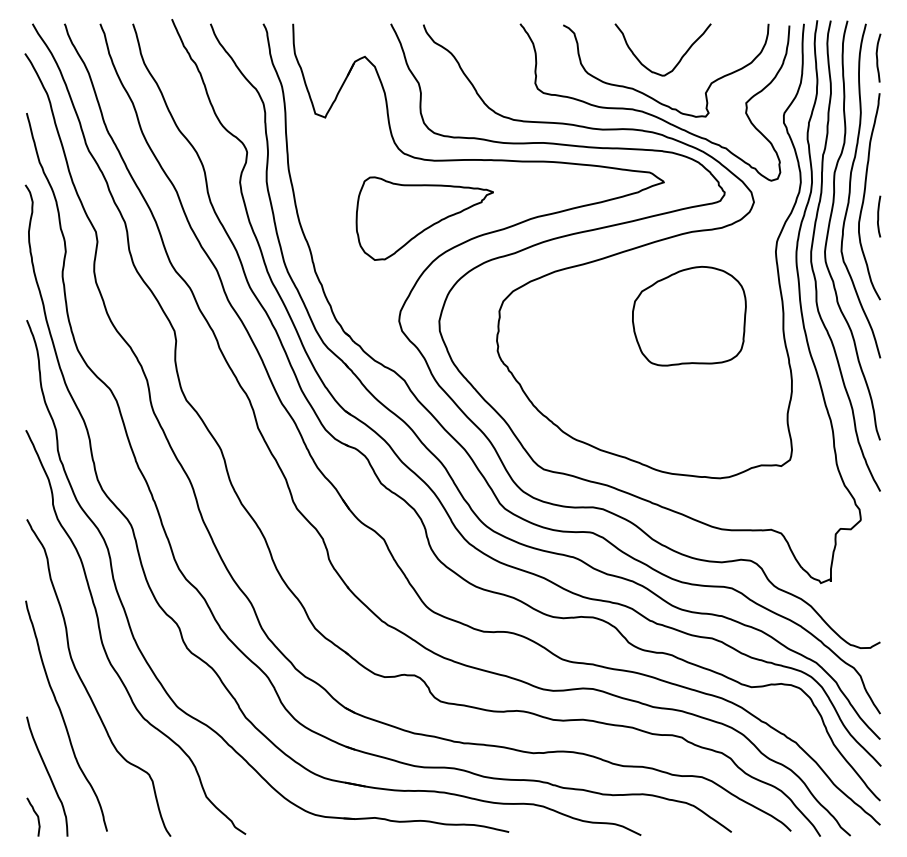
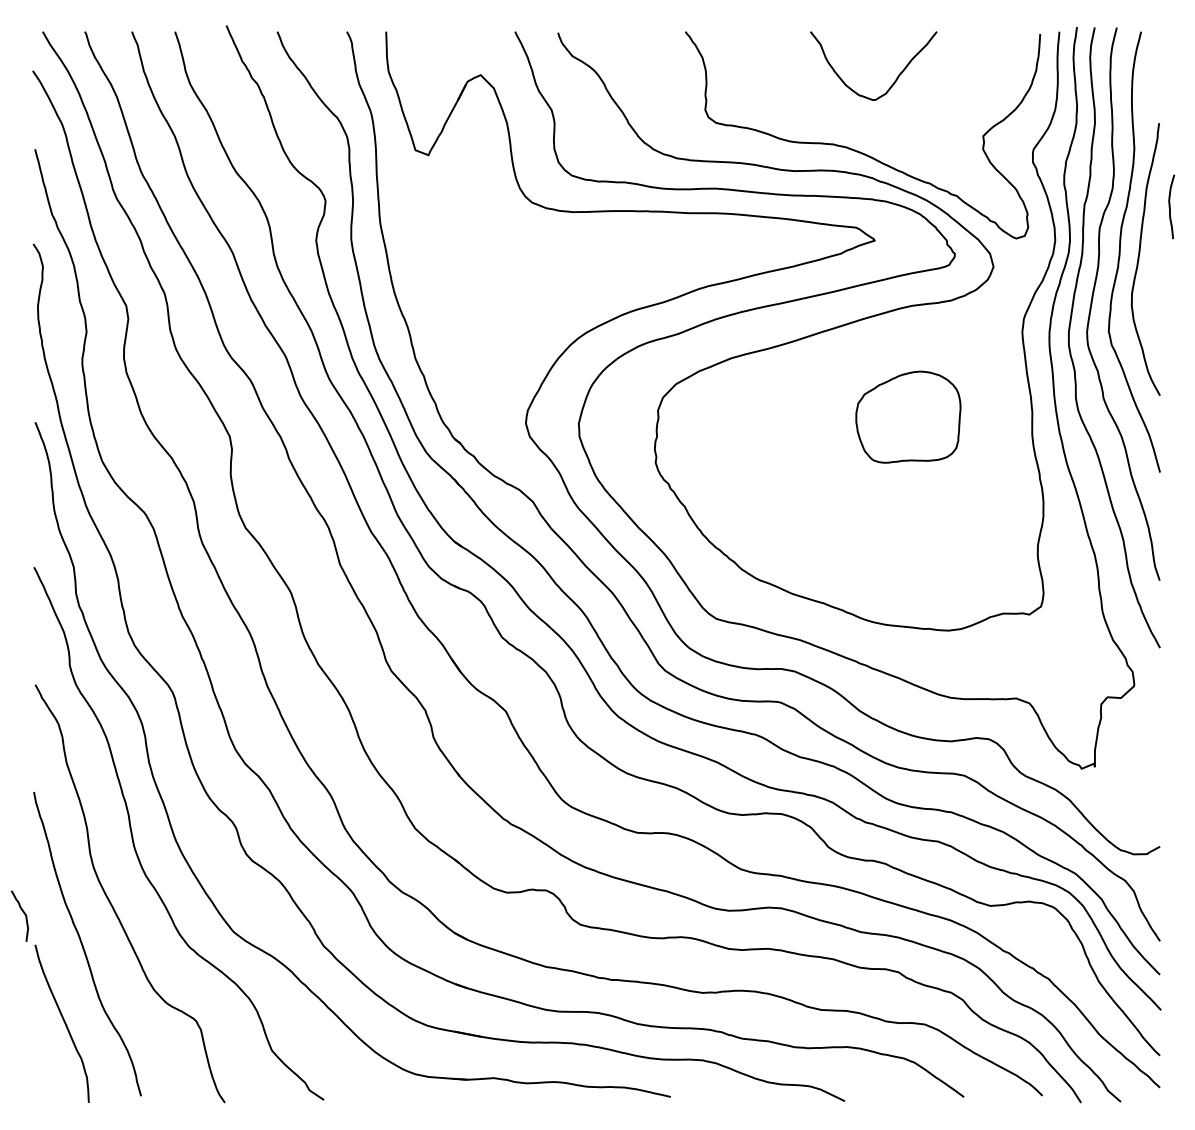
curve: (877, 57) -> (1170, 206), moved
curve: (649, 95) -> (855, 126), removed
curve: (878, 216) -> (1157, 285), removed
part: (424, 218) -> (559, 288), removed
part: (689, 316) -> (908, 417), size x0.7
curve: (35, 814) -> (22, 912), moved

